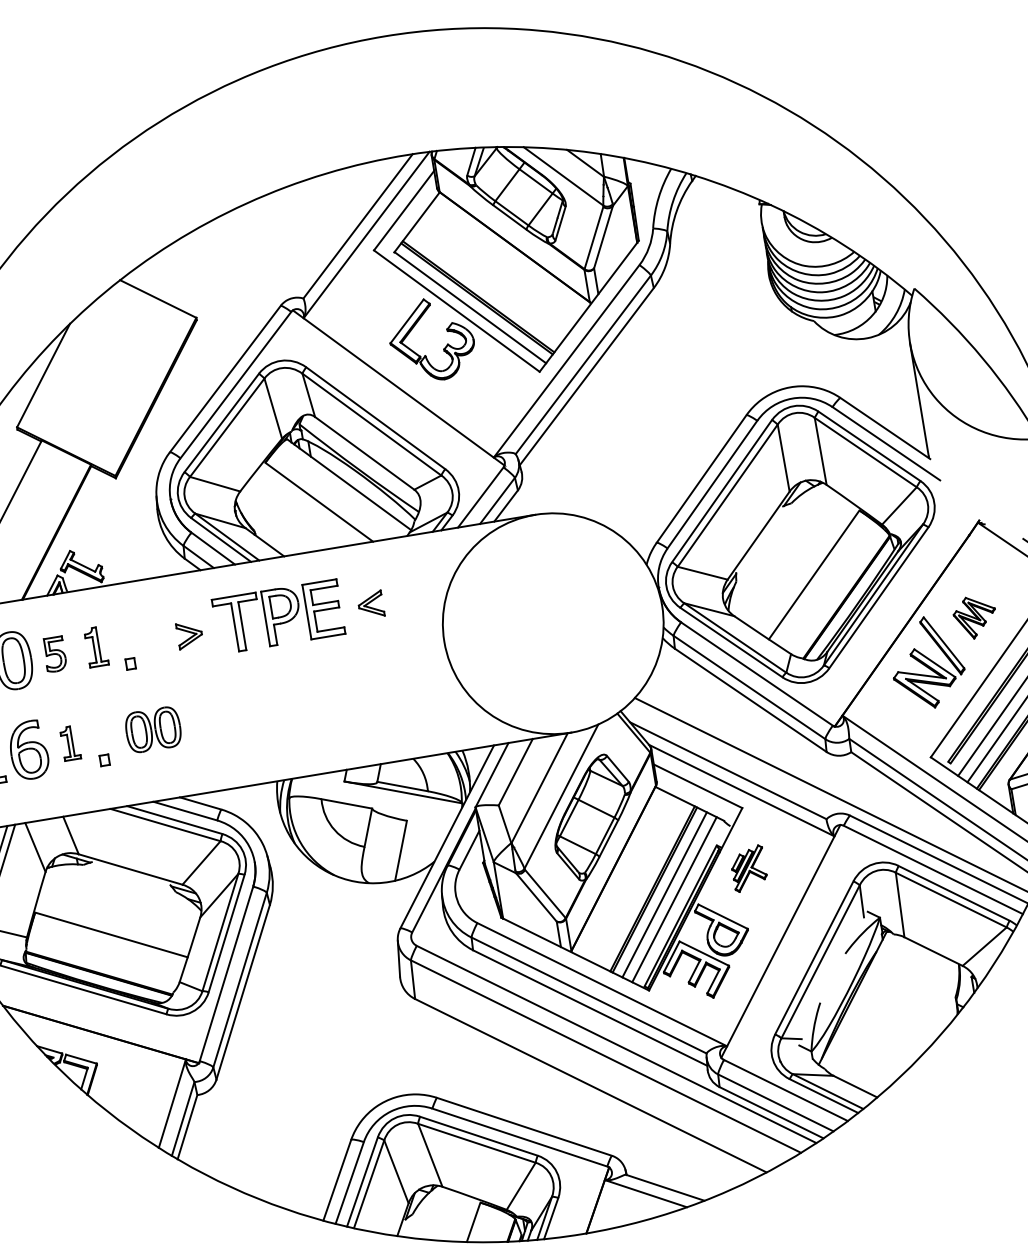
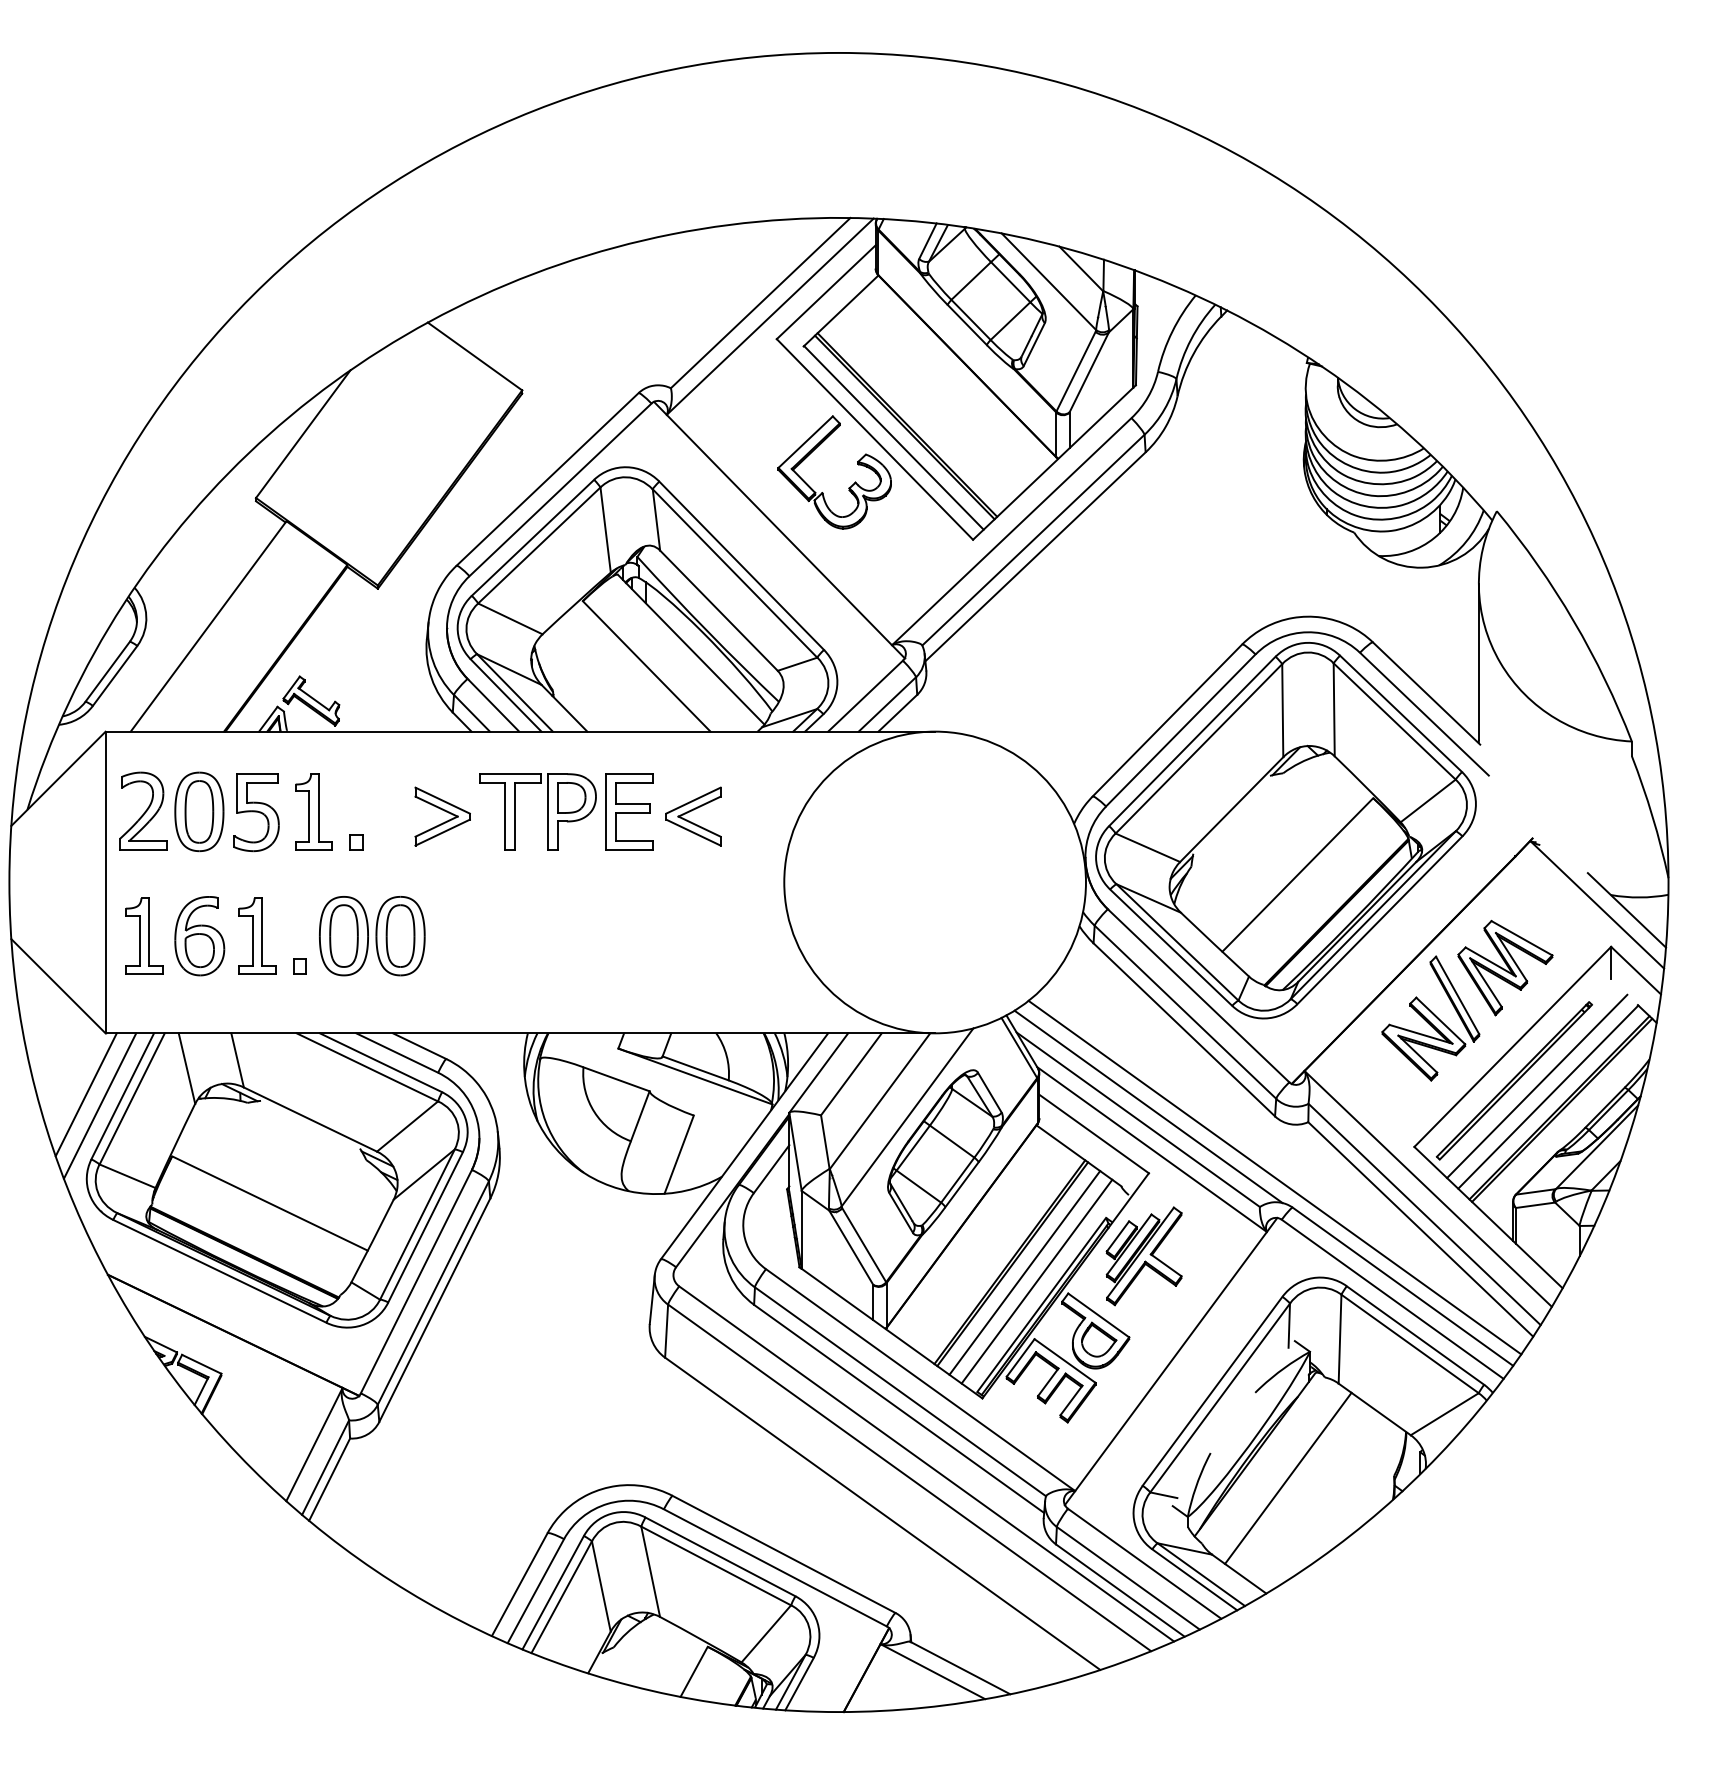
part: (370, 604) -> (693, 816), size x1.67
part: (975, 616) -> (1505, 967), size x1.67
part: (189, 634) -> (442, 816), size x1.67
part: (96, 646) -> (313, 811), size x1.43
part: (55, 654) -> (256, 812), size x1.67
part: (153, 729) -> (372, 936), size x1.43
part: (70, 742) -> (257, 935), size x1.67
line: (734, 759) -> (1148, 1106), added
part: (748, 868) -> (1143, 1256), size x1.67
line: (879, 1011) -> (1288, 1477), added

